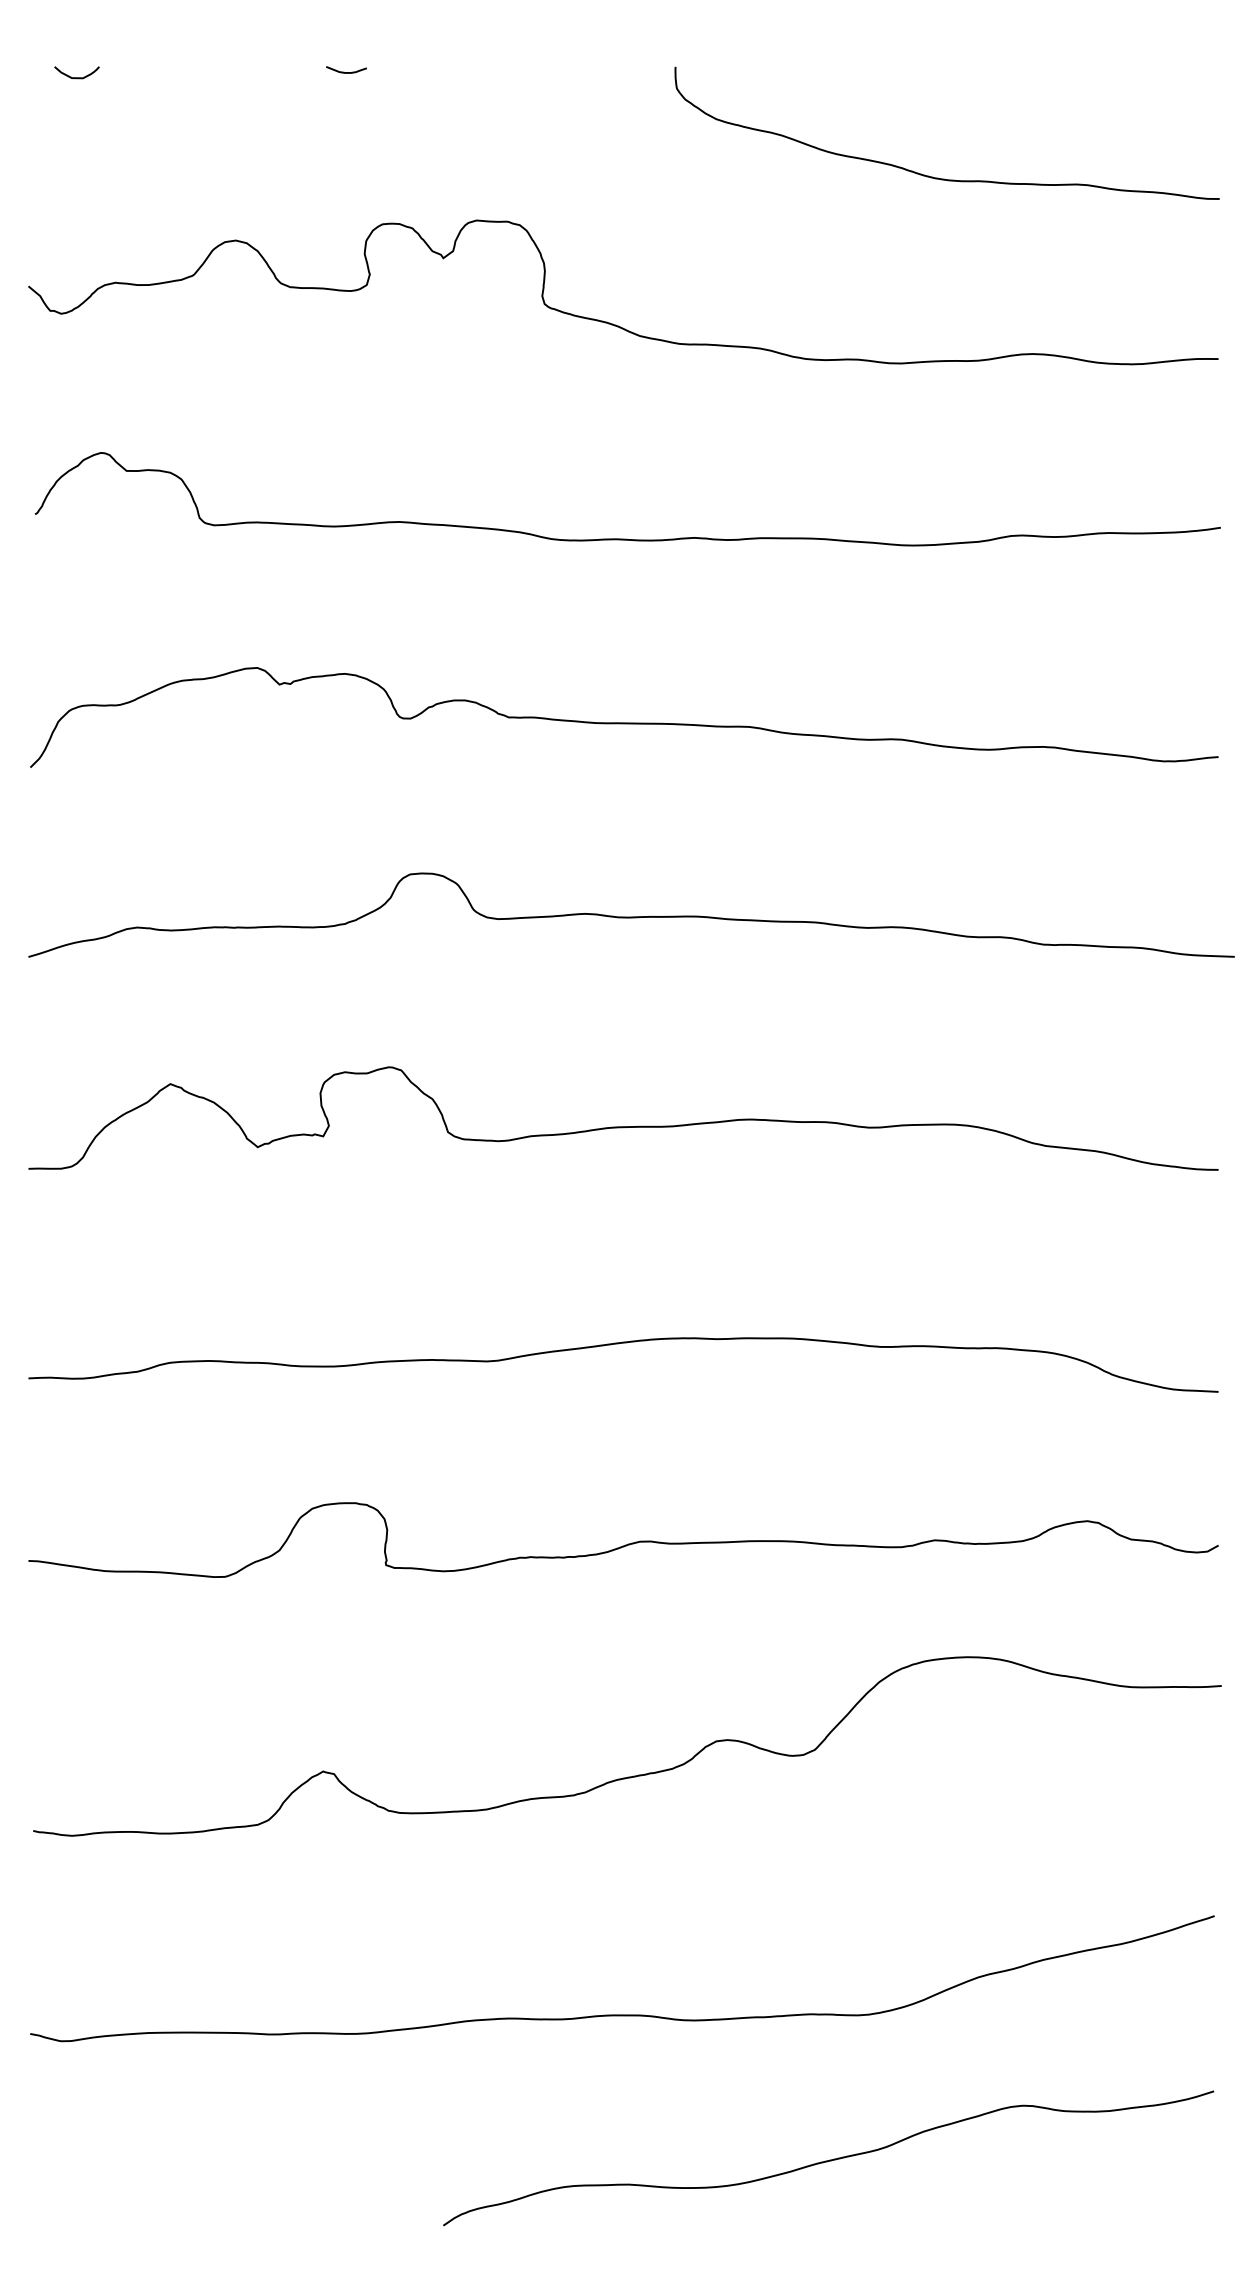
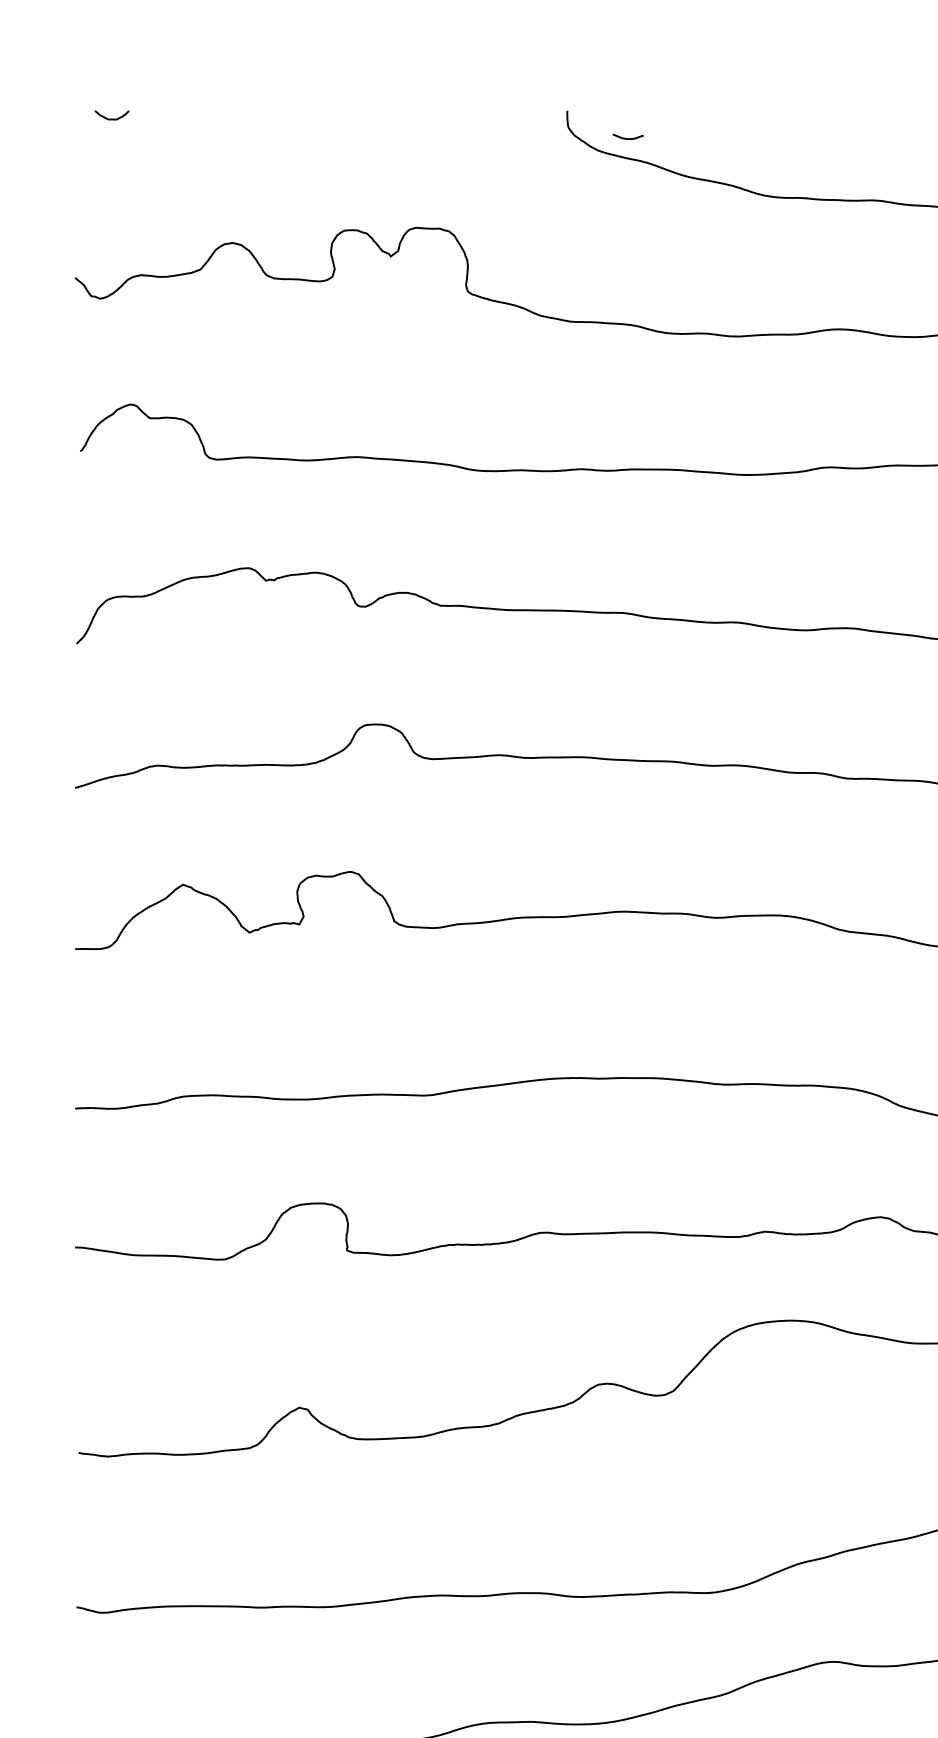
curve: (344, 71) -> (626, 137), moved

